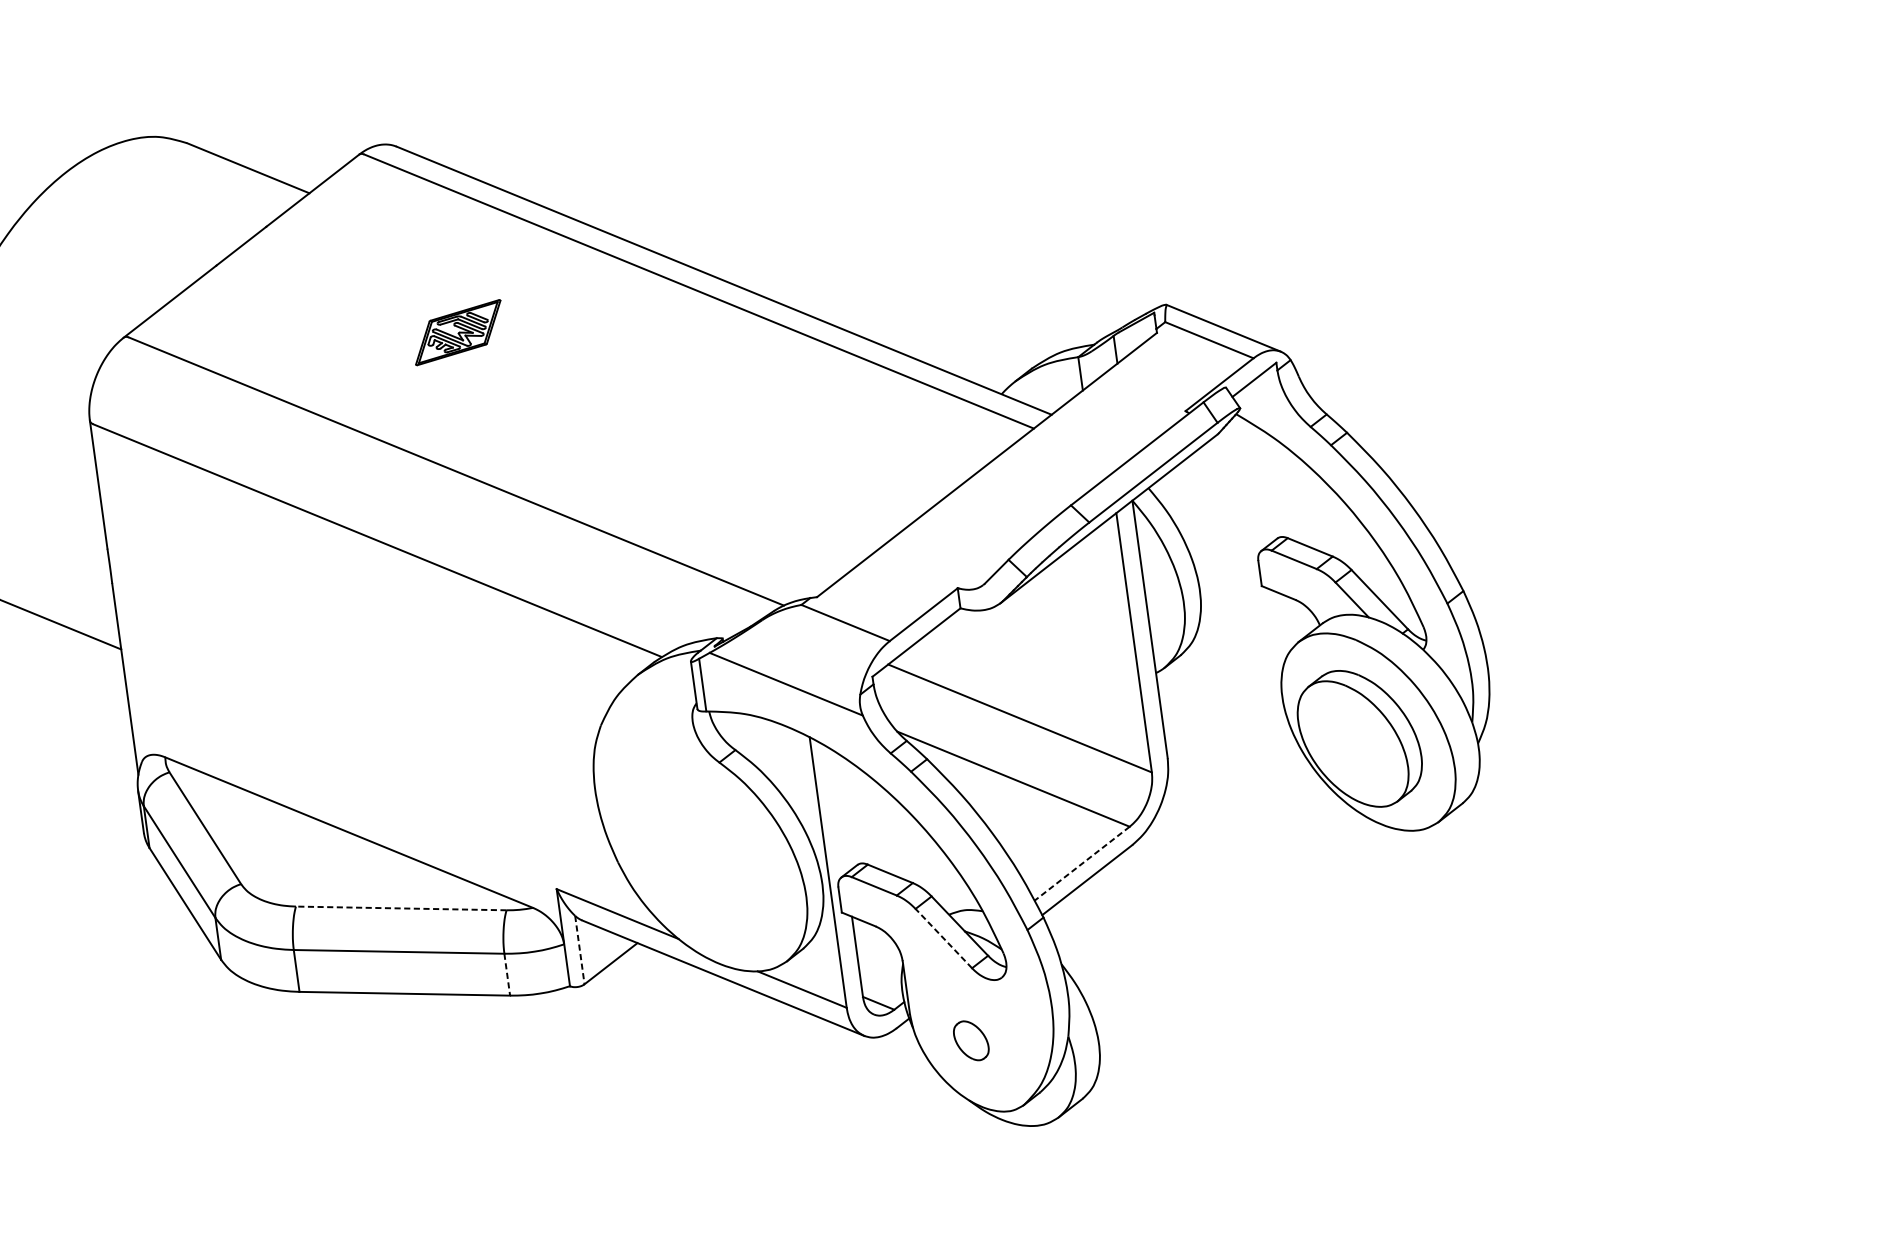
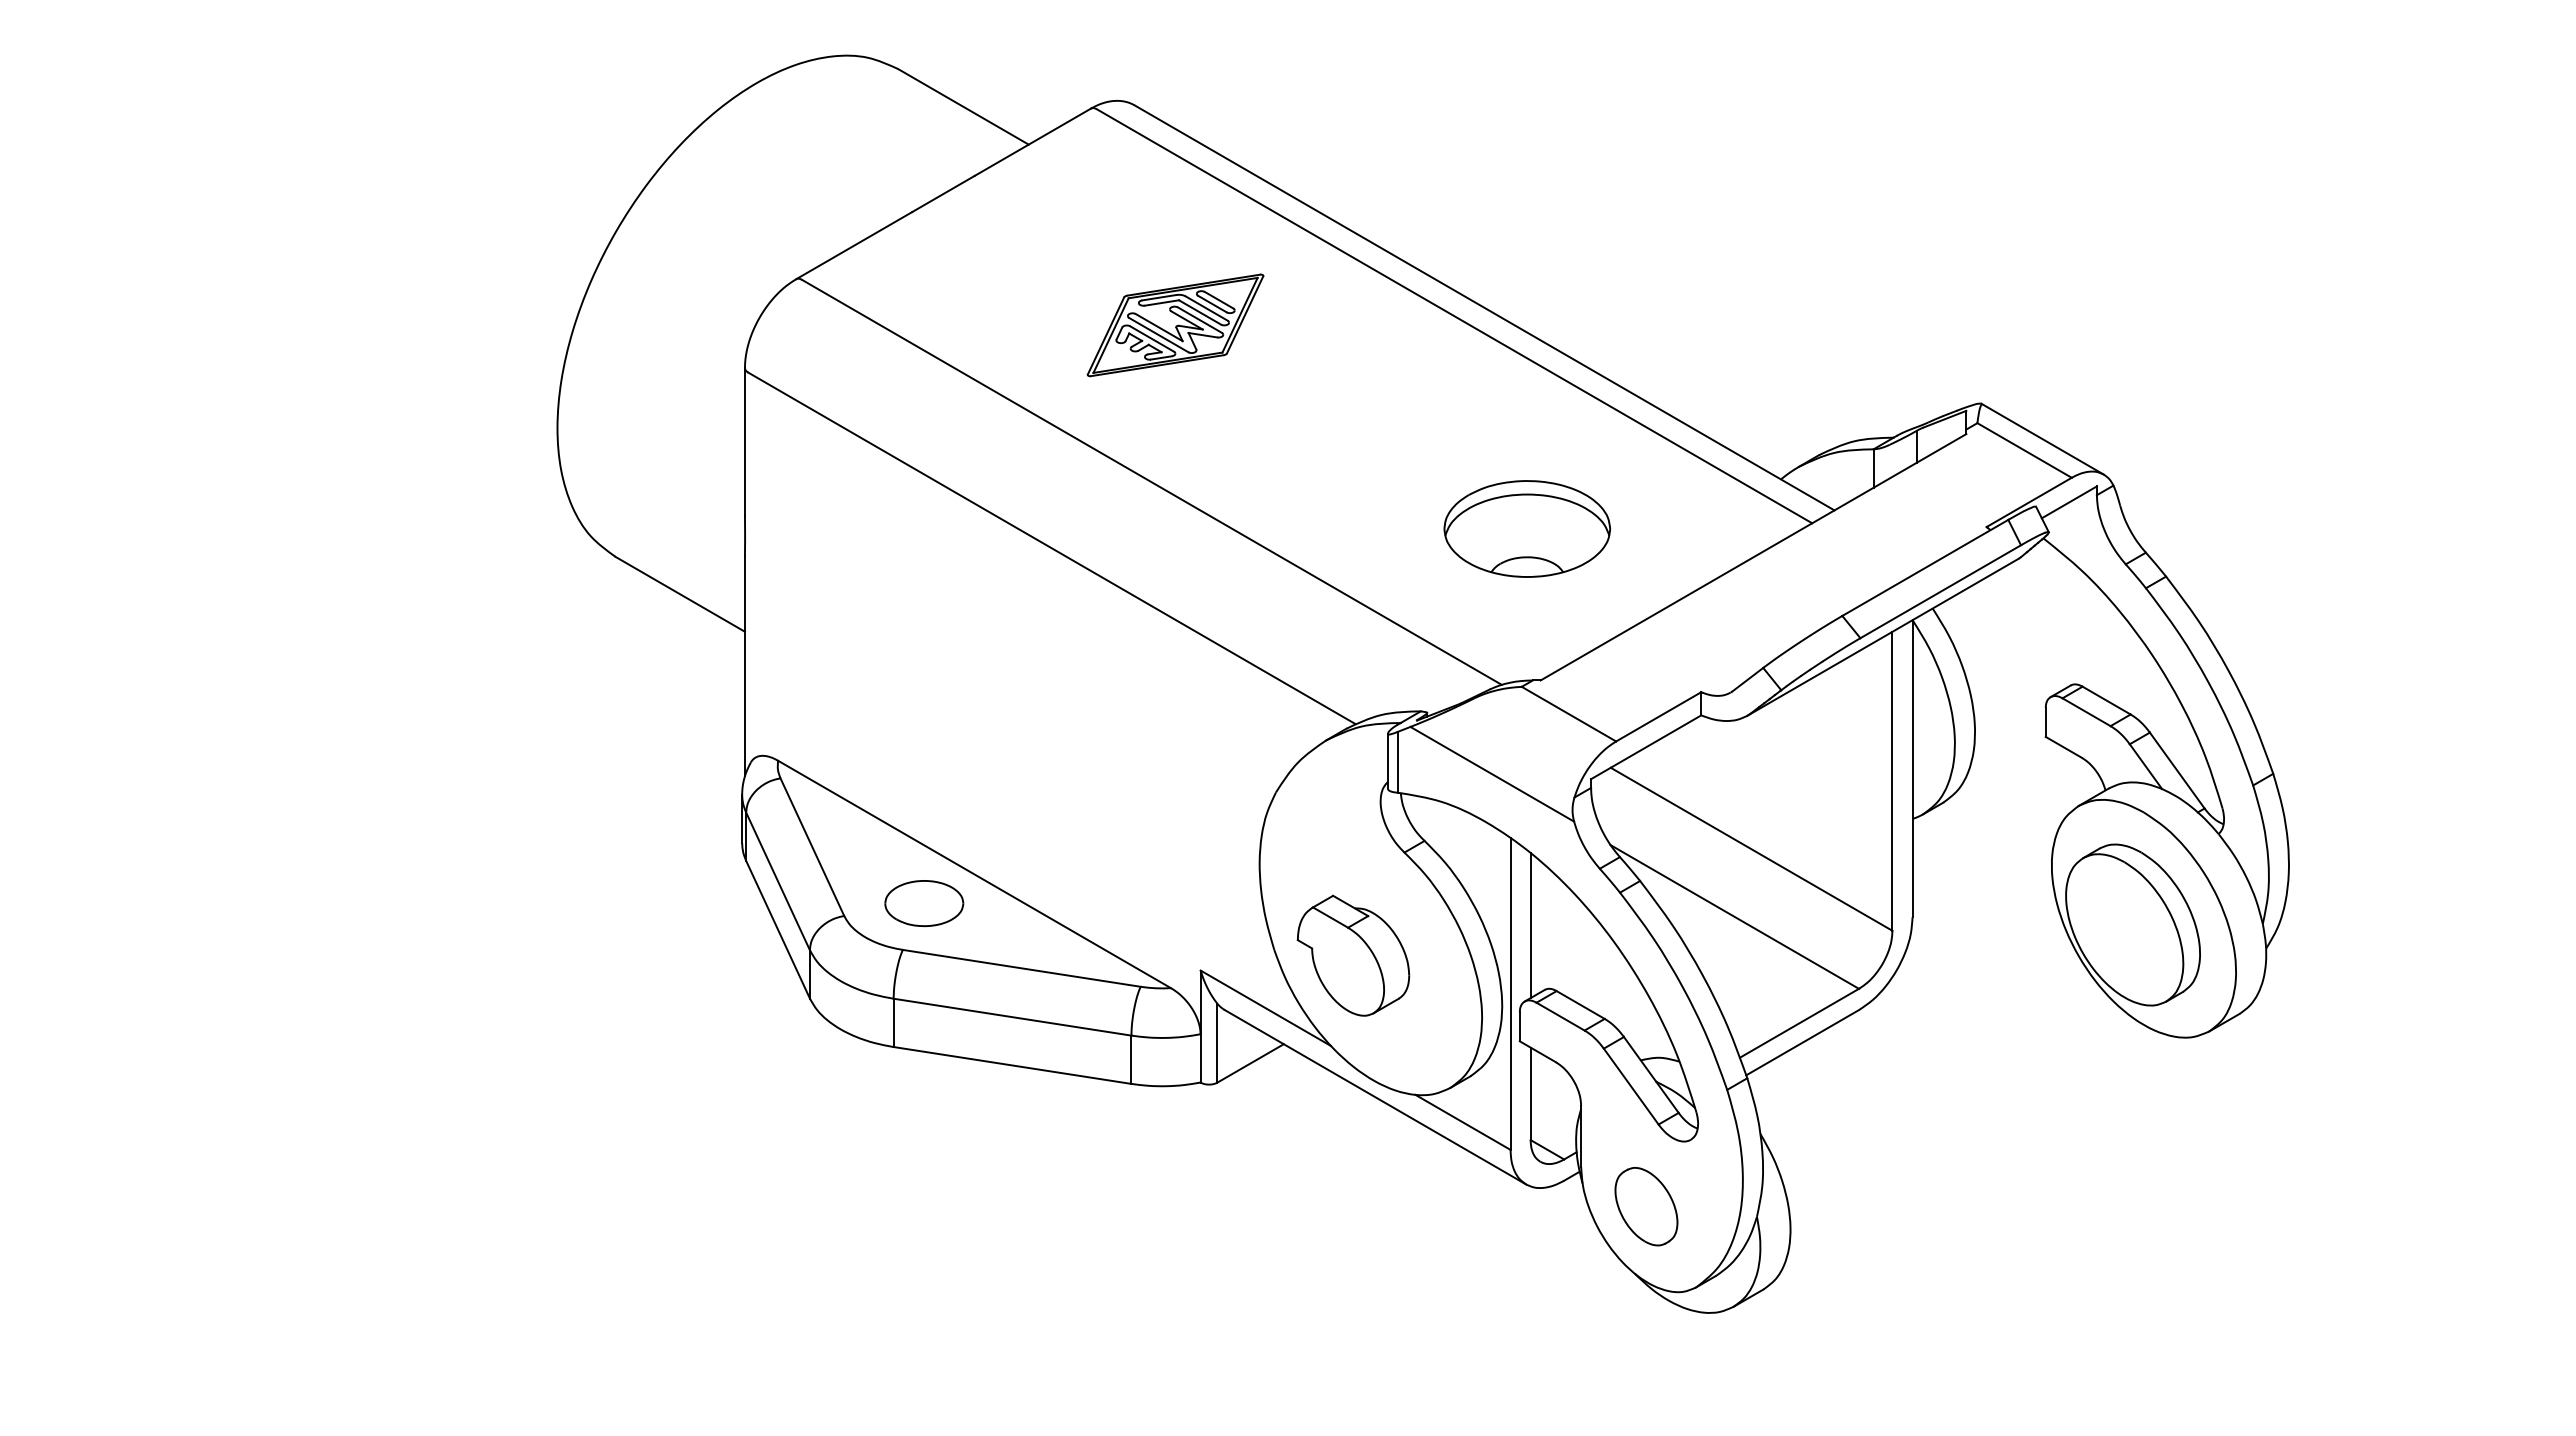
part: (458, 332) -> (1175, 325), size x1.67
part: (787, 466) -> (1527, 528), added
line: (837, 810) -> (1530, 925), added
part: (687, 857) -> (1353, 955), added
part: (309, 863) -> (924, 903), added
line: (1082, 863) -> (1799, 1023), dashed -> solid
line: (401, 908) -> (1021, 968), dashed -> solid
line: (944, 938) -> (1631, 1086), dashed -> solid
line: (579, 950) -> (1217, 1043), dashed -> solid
line: (507, 975) -> (1131, 1060), dashed -> solid
part: (971, 1040) -> (1646, 1206), size x1.67

